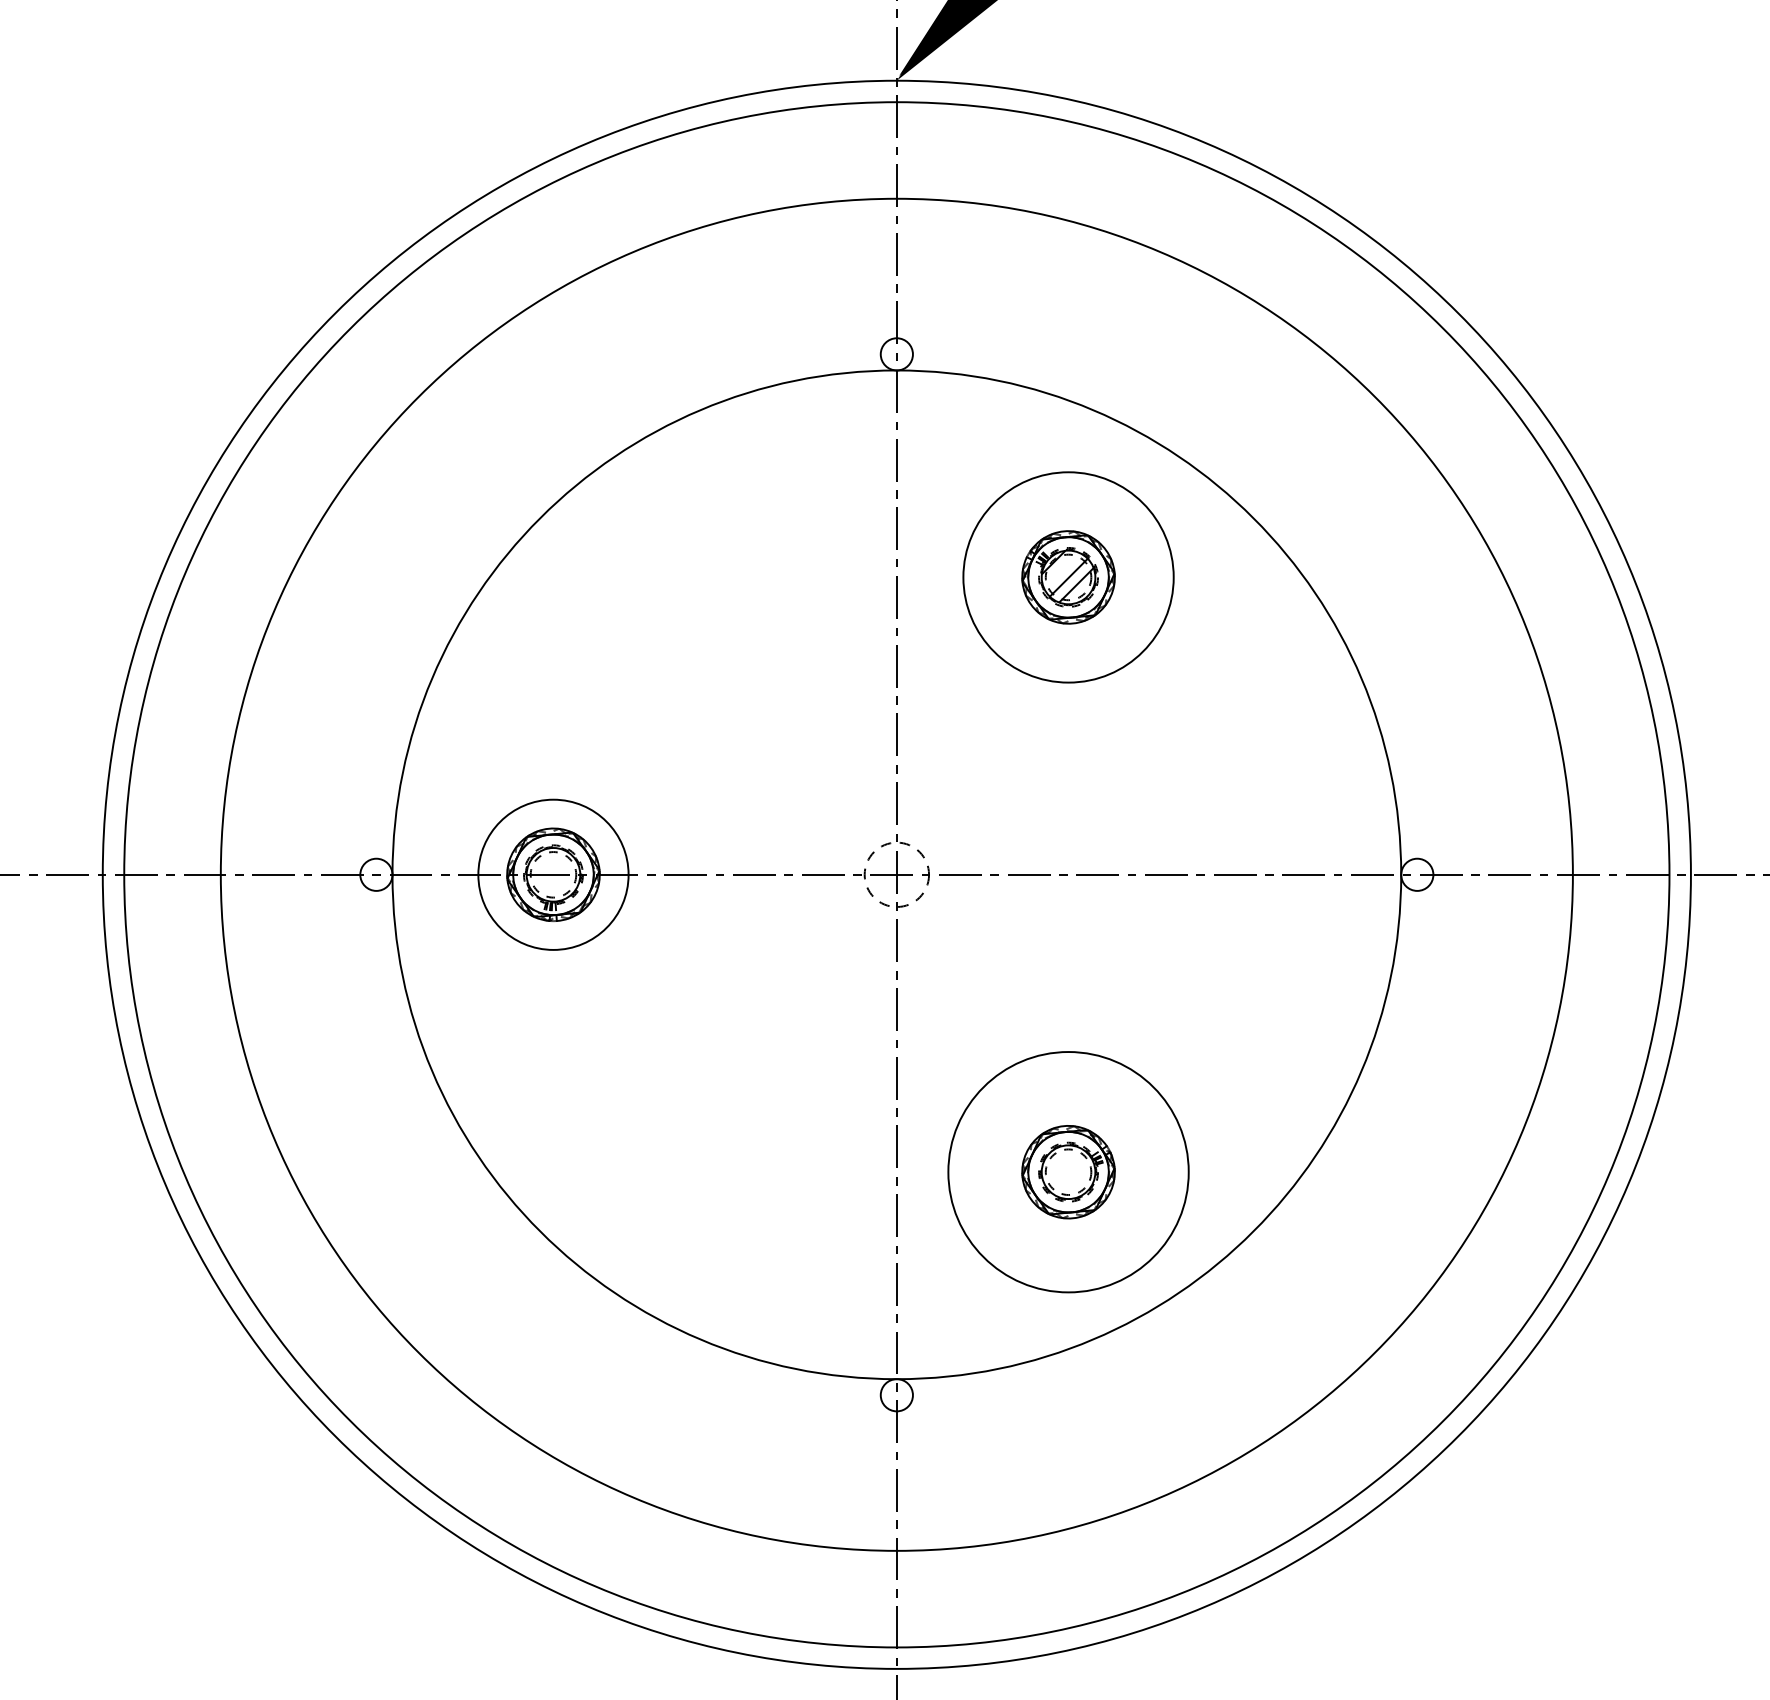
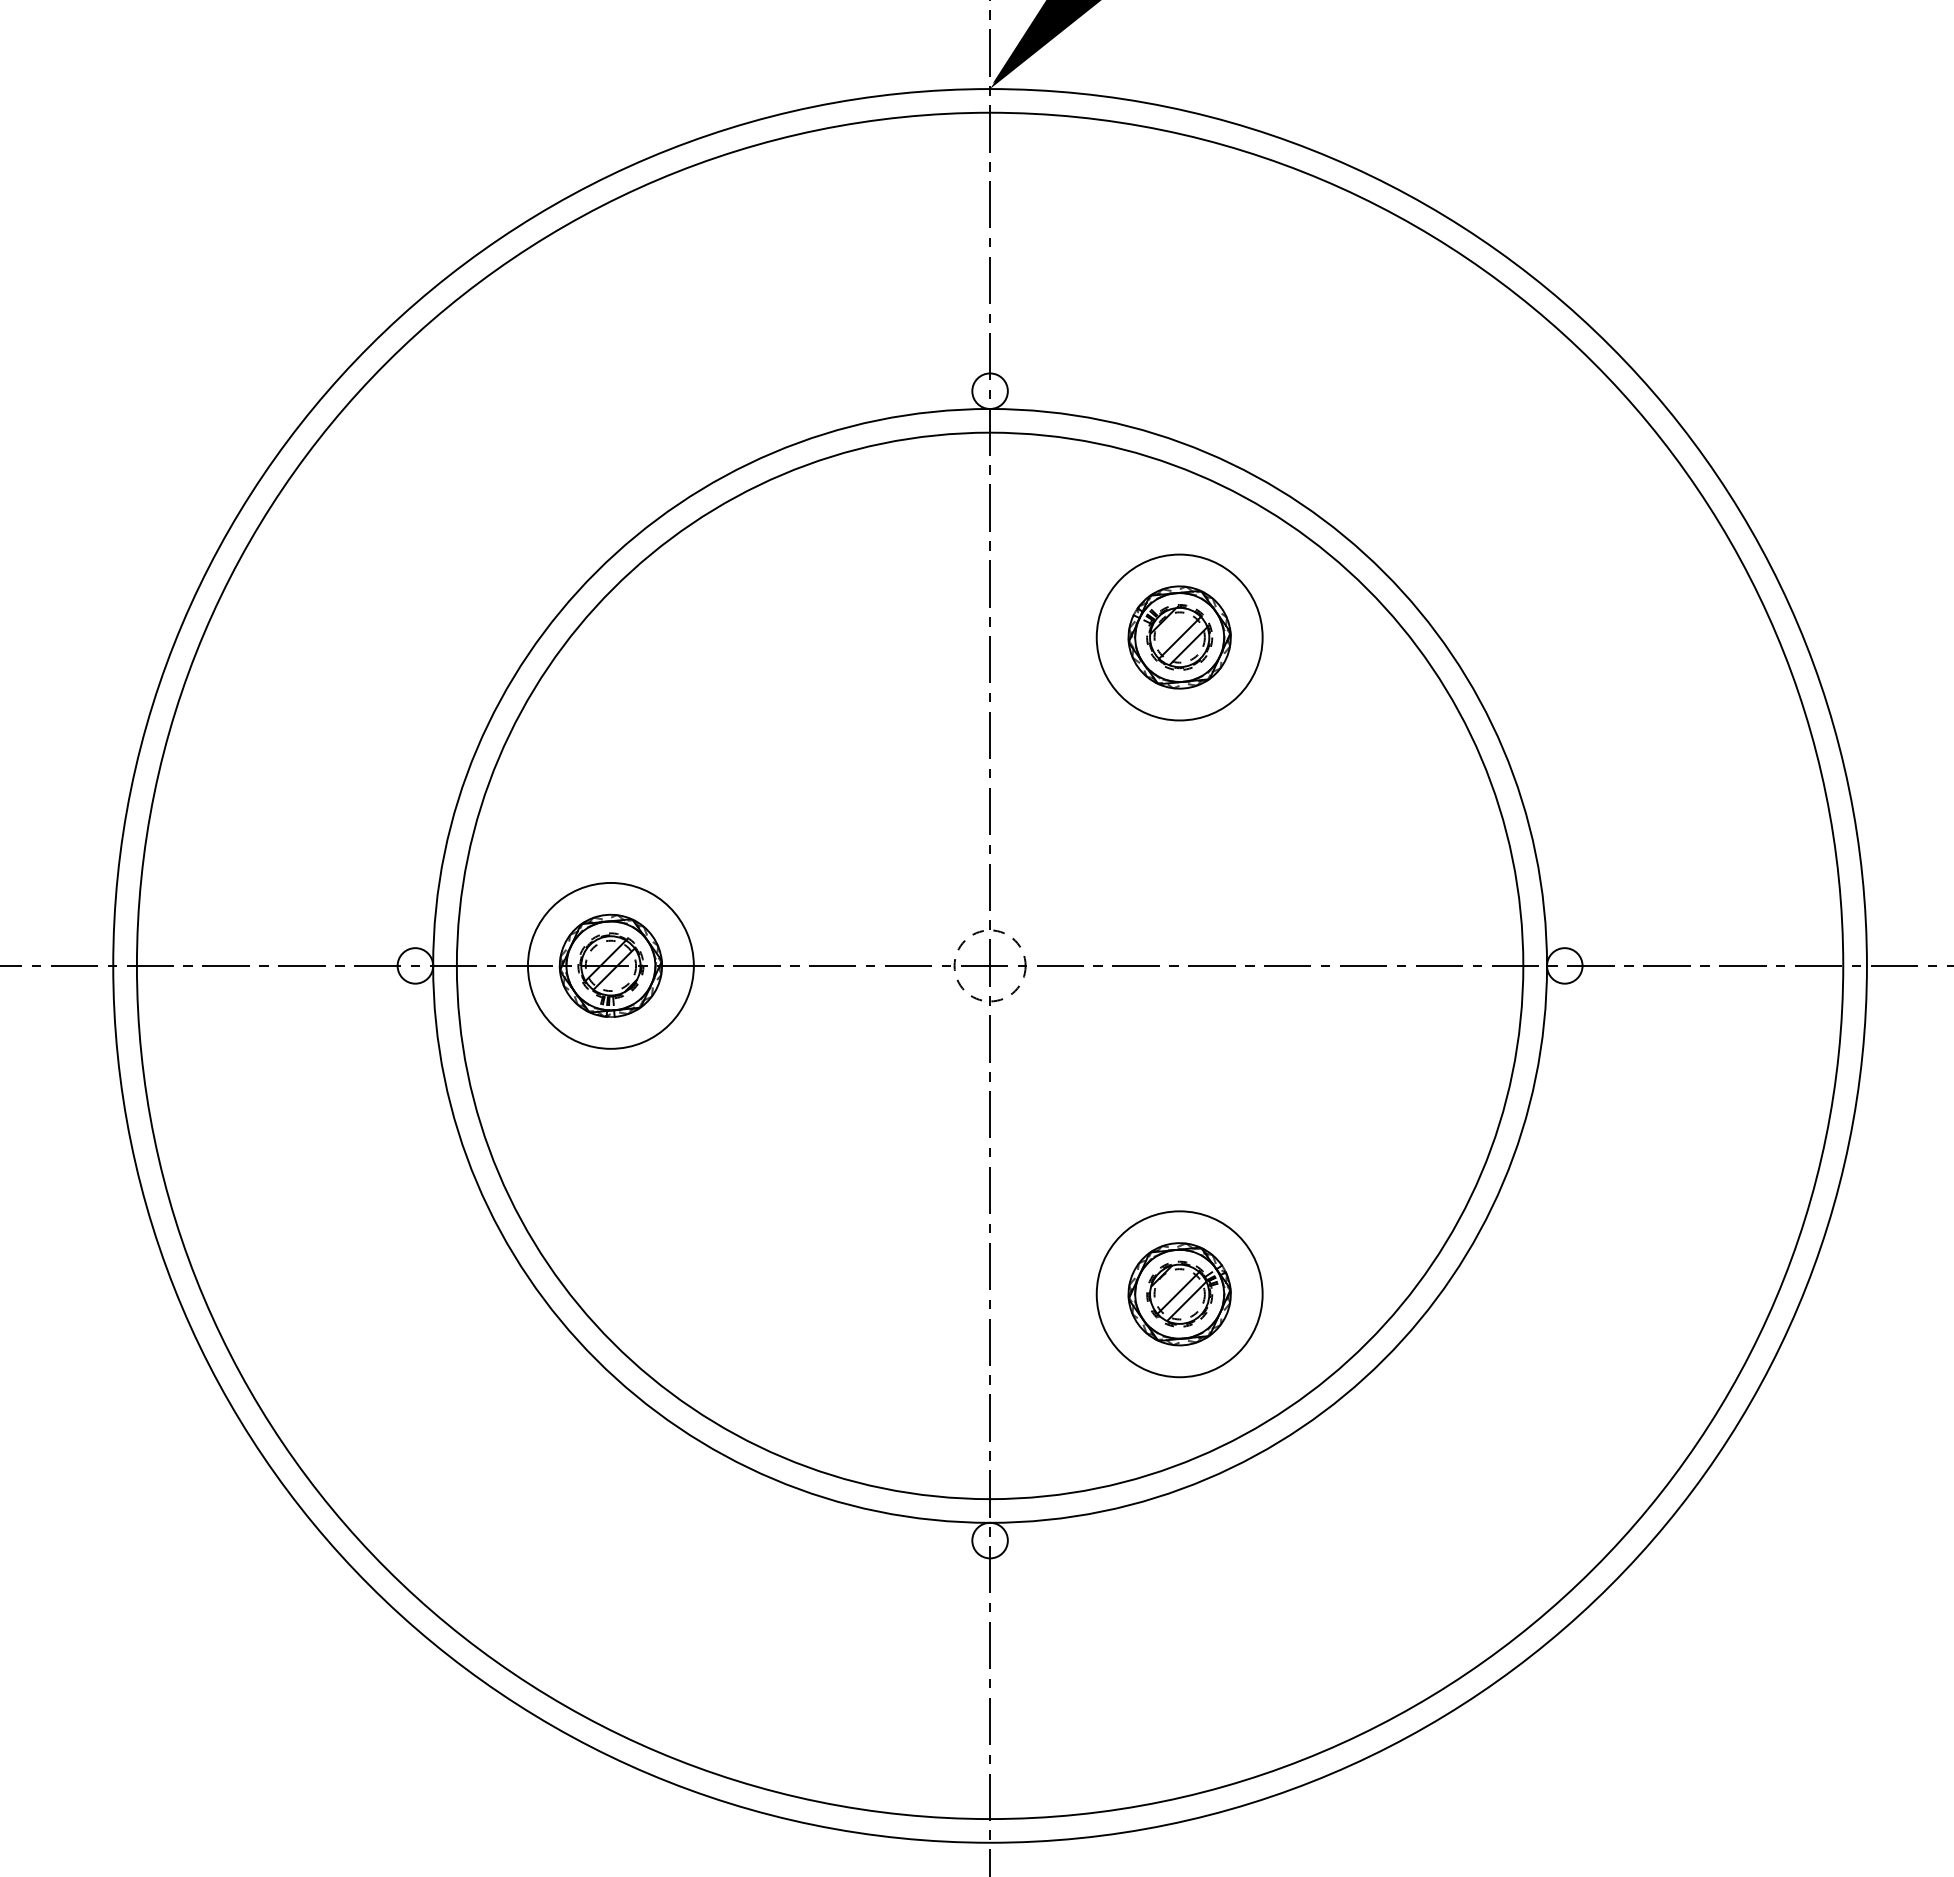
circle: (1068, 577) -> (1179, 637), size x0.71
circle: (896, 874) -> (989, 965), size x0.71
hatch: (554, 875) -> (611, 966), added
hatch: (1067, 1171) -> (1178, 1293), added
circle: (1068, 1172) -> (1179, 1294), size x0.62

